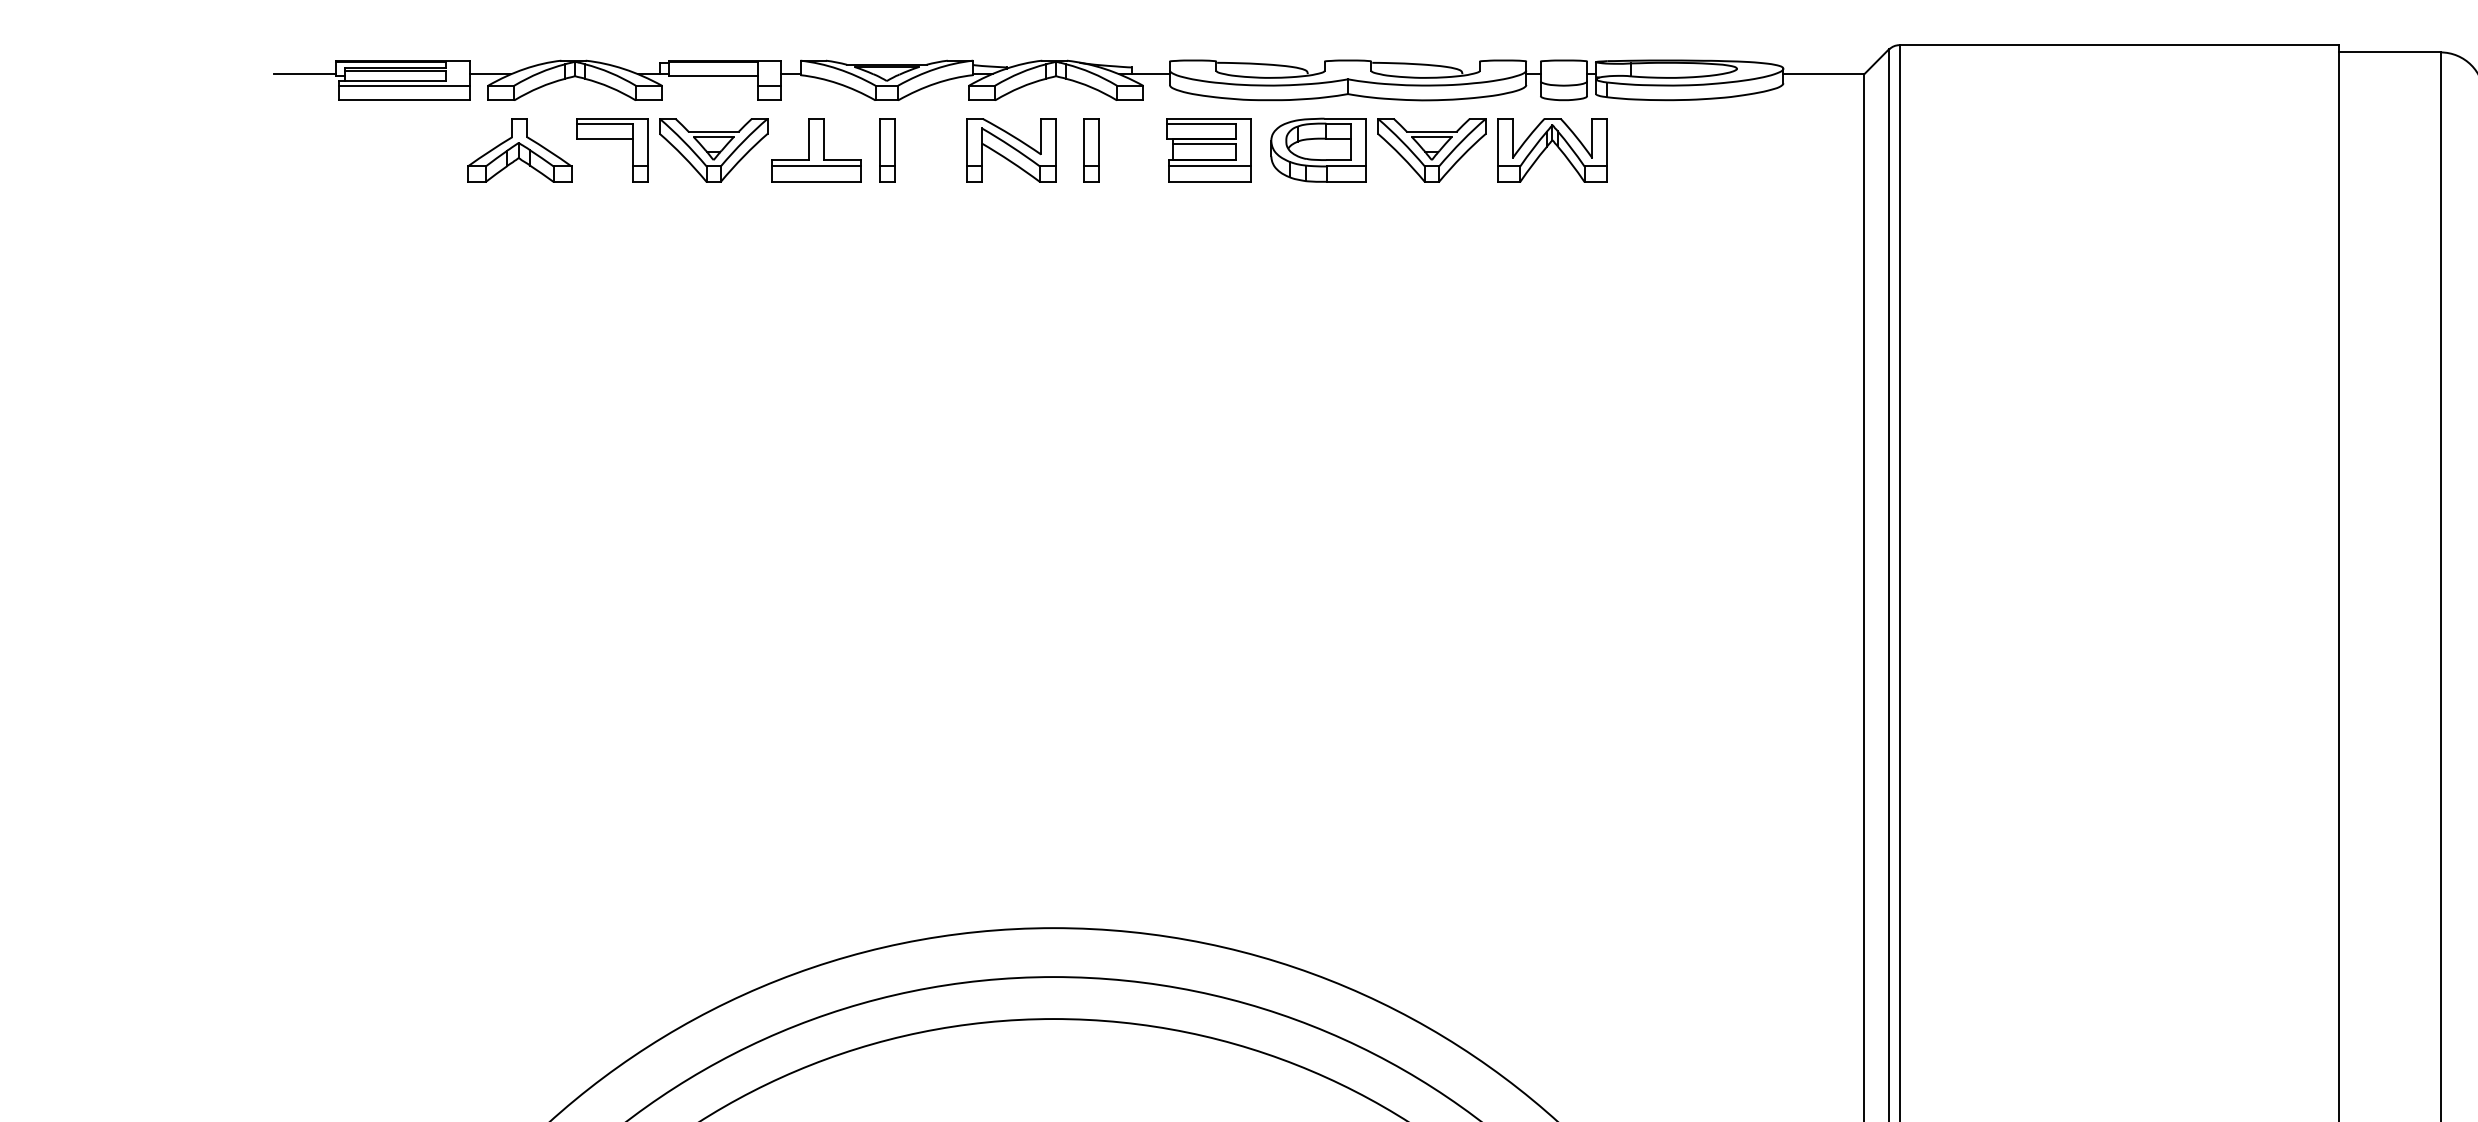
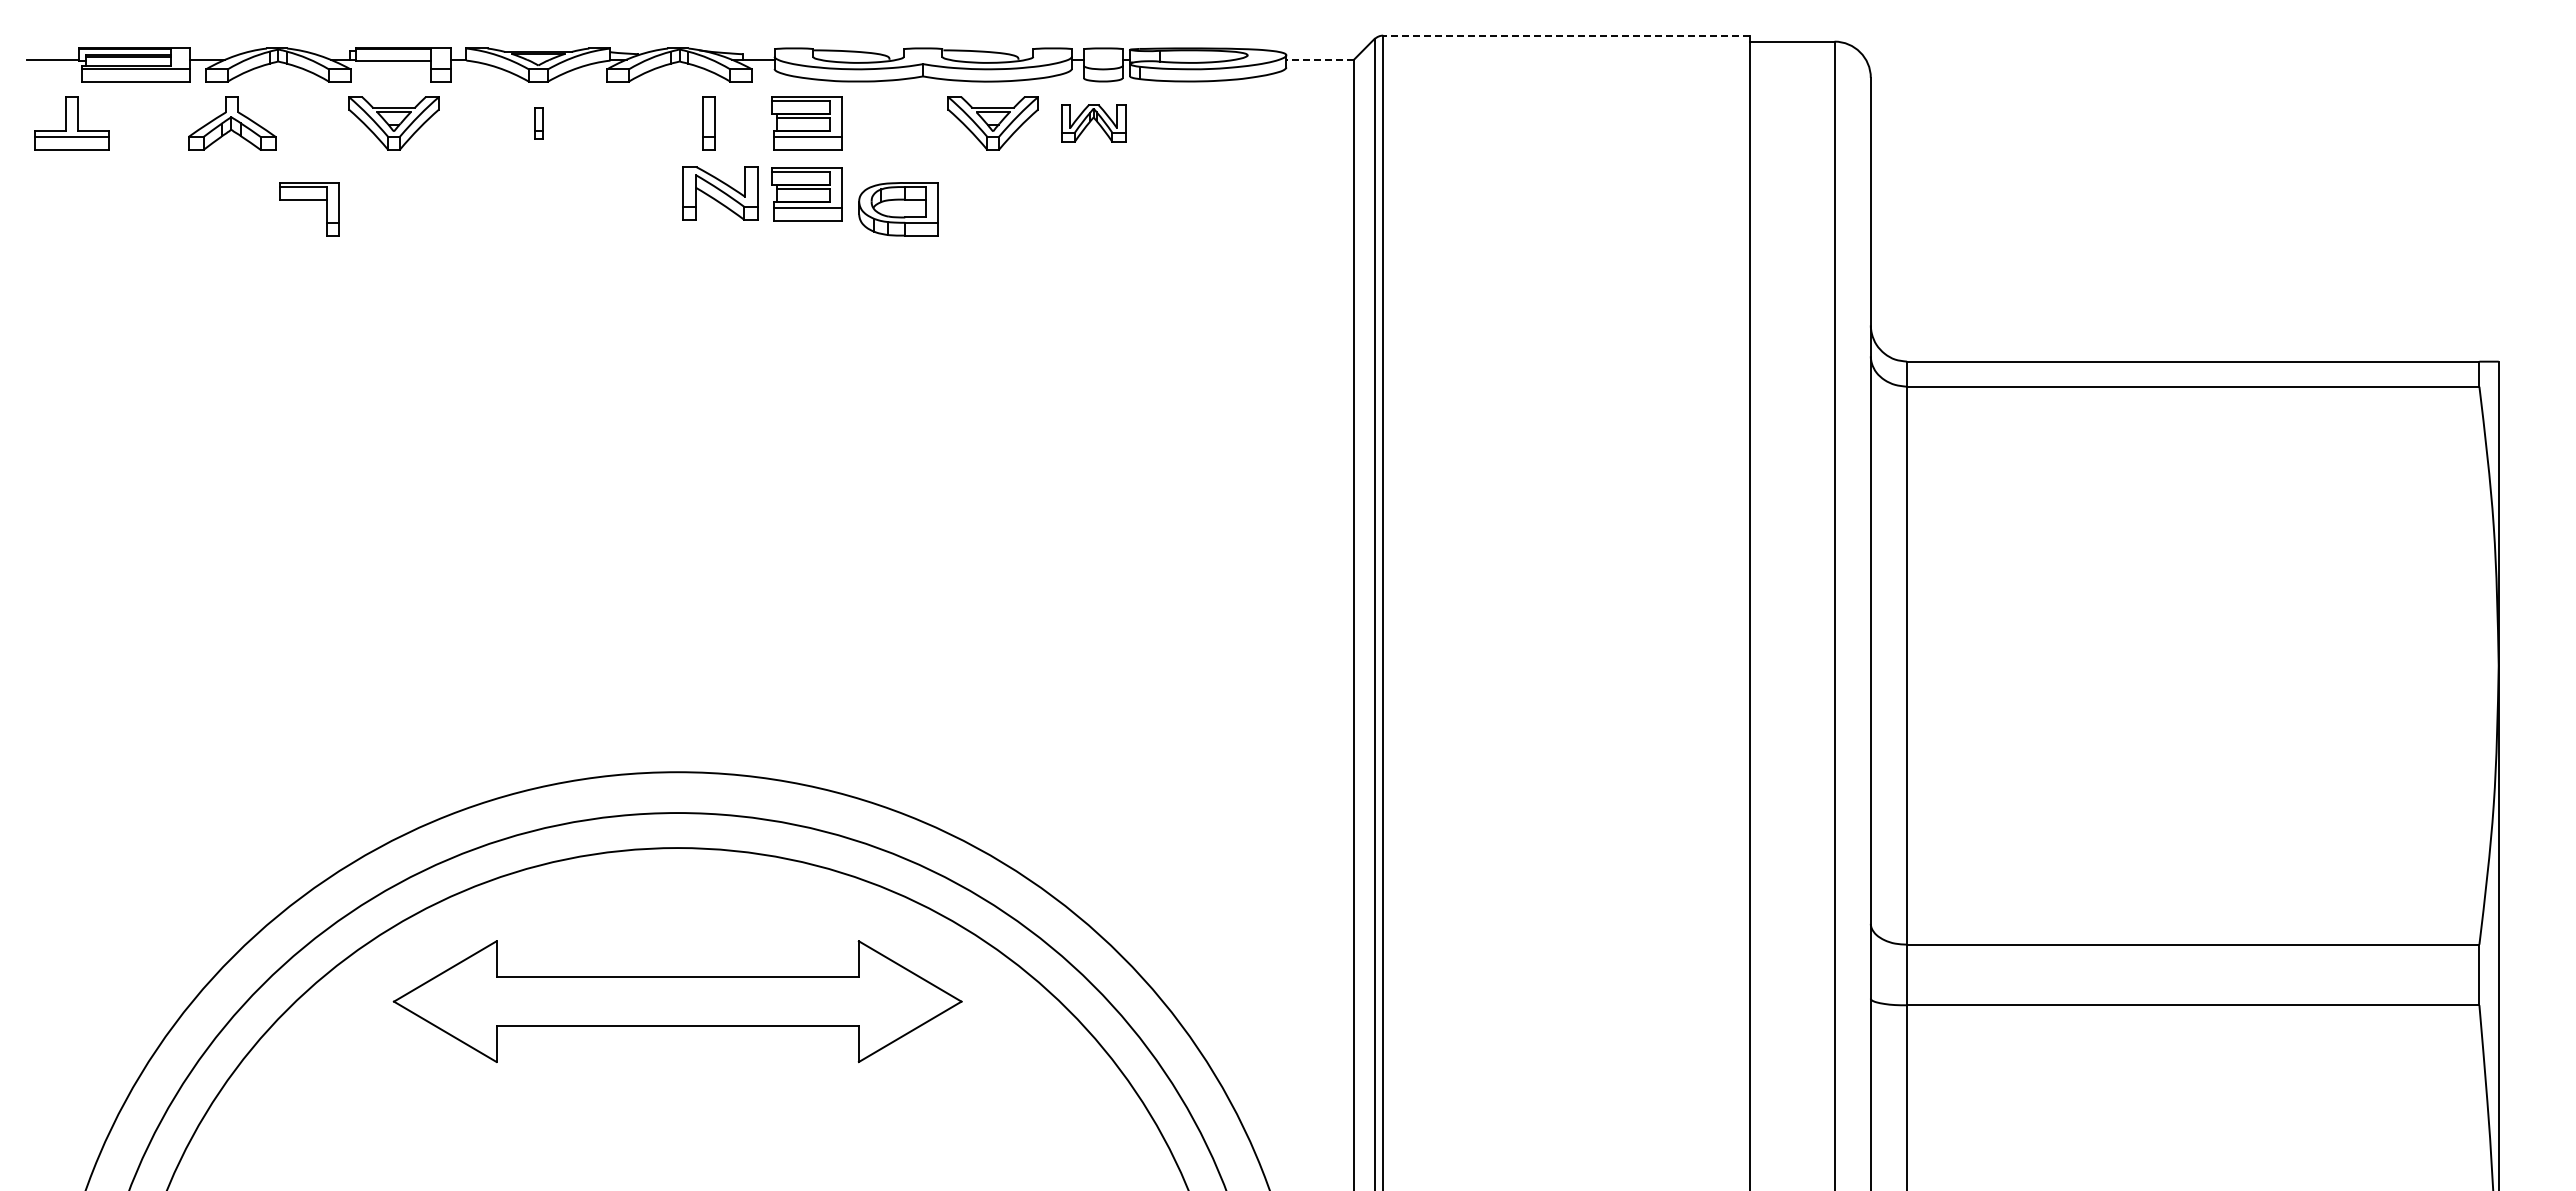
line: (2119, 45) -> (1566, 35), solid -> dashed
line: (1824, 73) -> (1320, 59), solid -> dashed
part: (612, 139) -> (309, 200), moved
part: (816, 150) -> (71, 123), moved
part: (886, 150) -> (538, 123), size x0.6
part: (1011, 150) -> (720, 193), moved
part: (1318, 150) -> (898, 209), moved
part: (1552, 150) -> (1093, 123), size x0.7
part: (1208, 235) -> (806, 194), added

